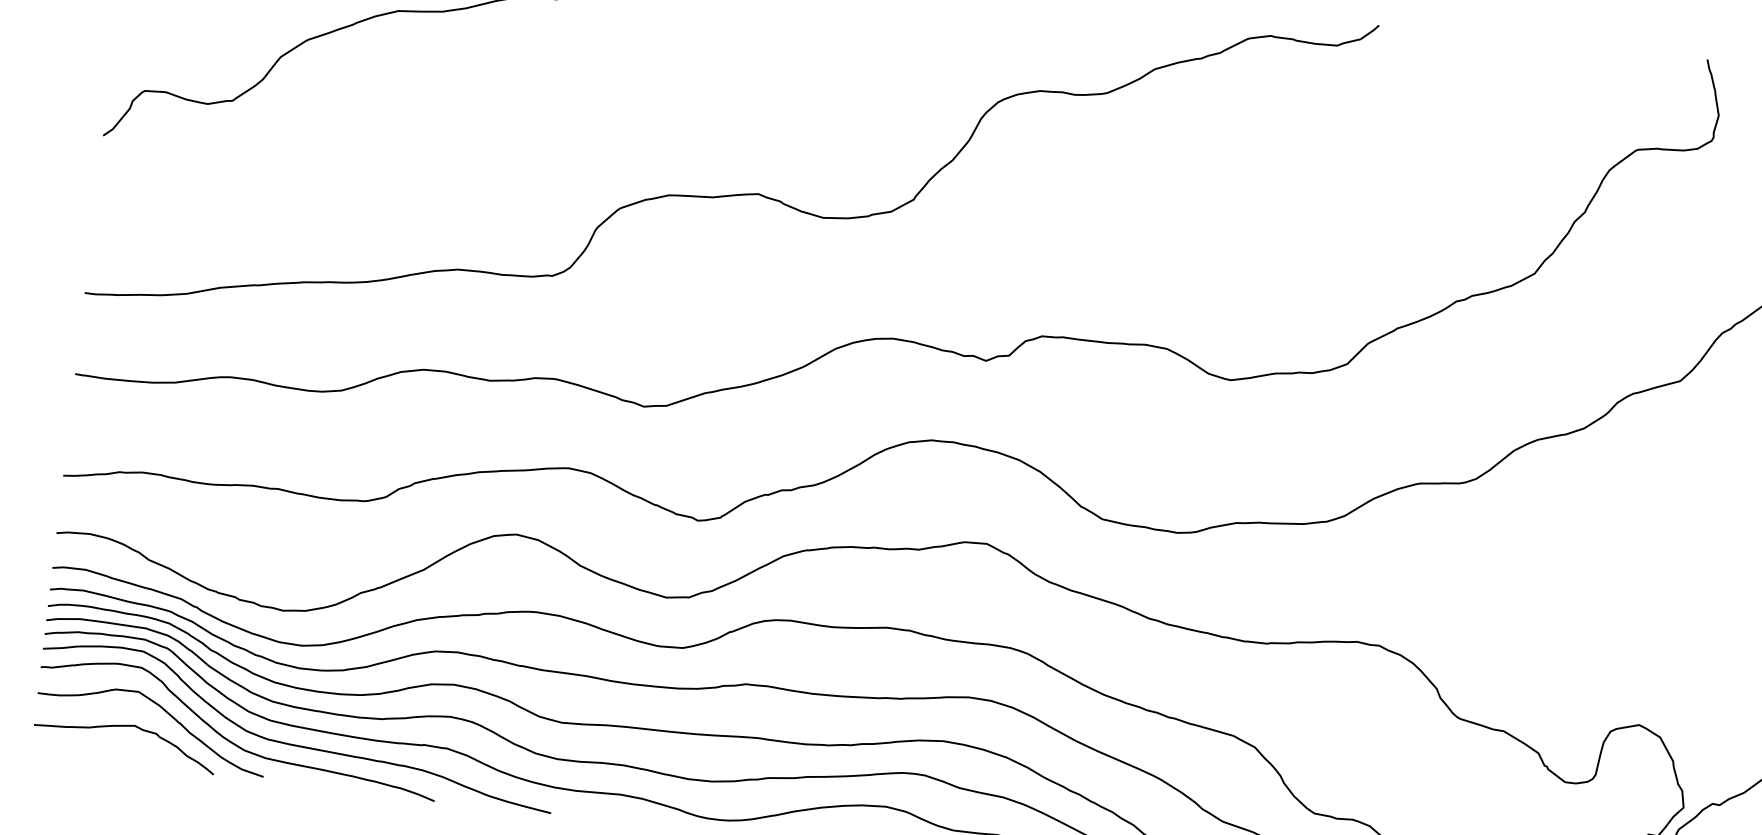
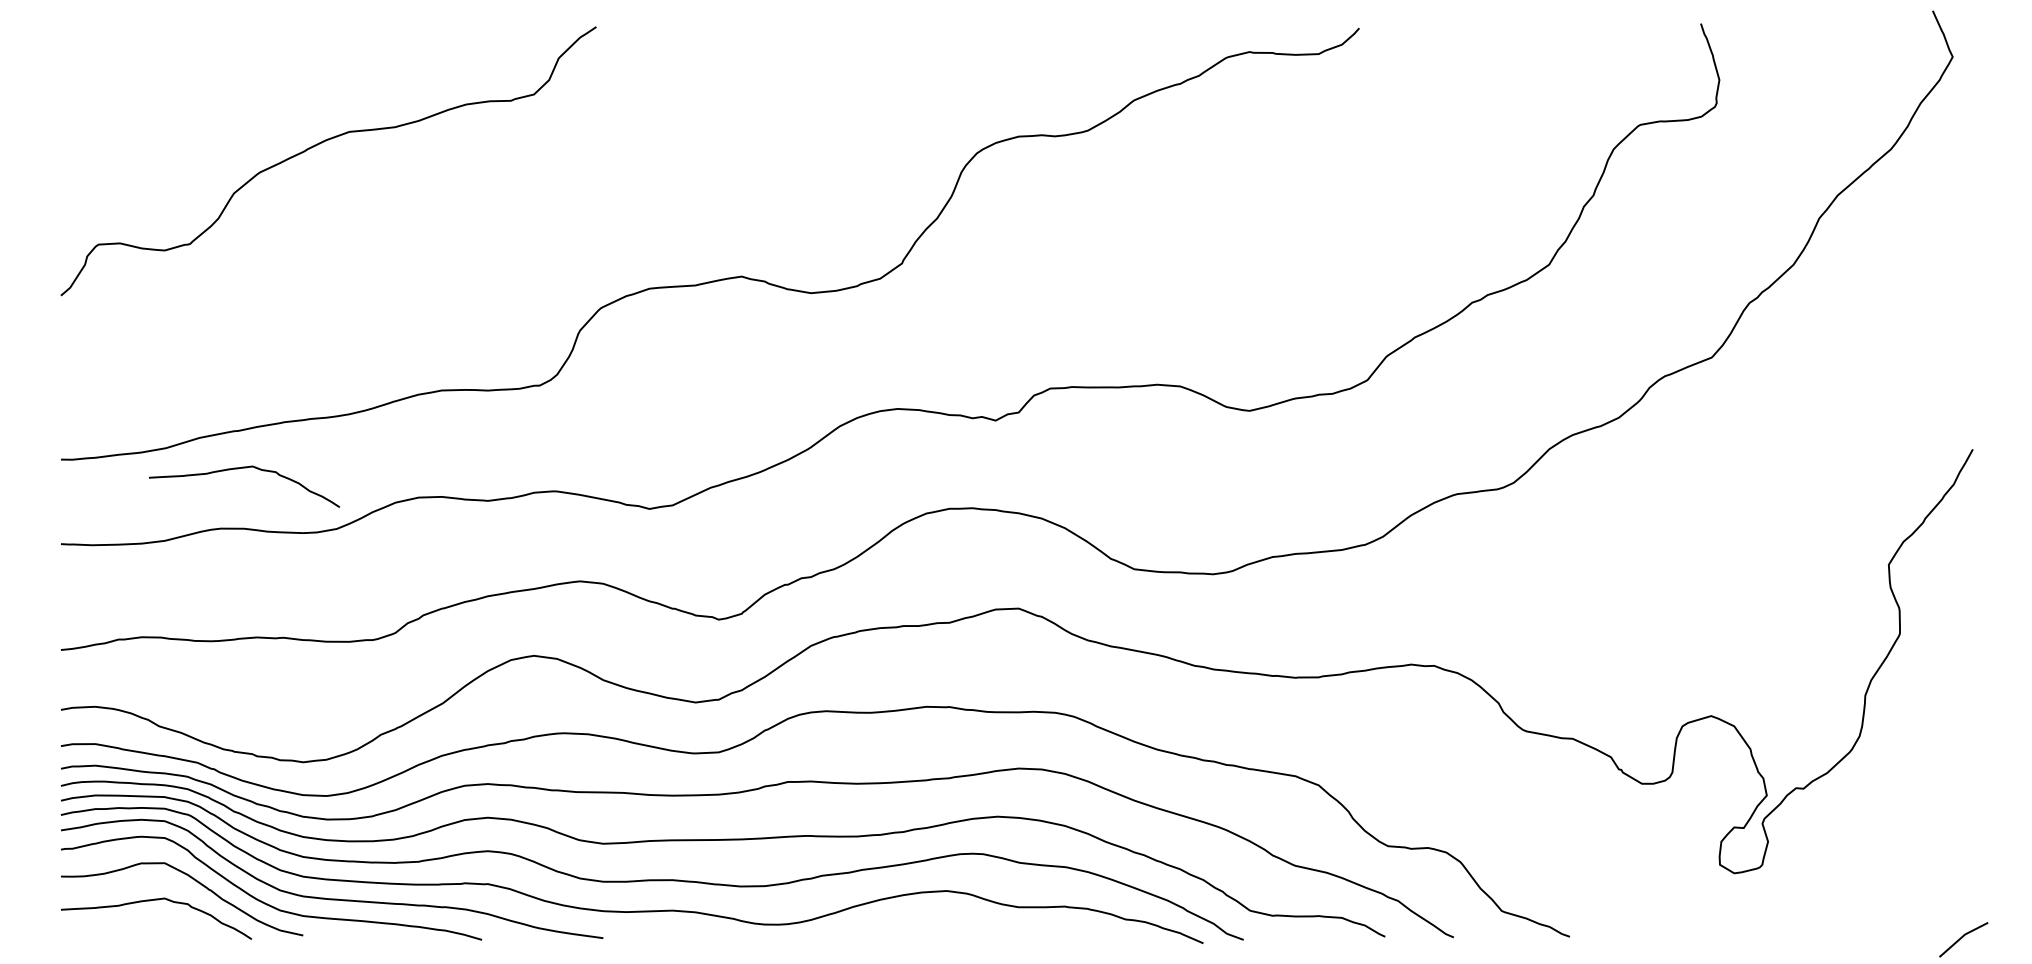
curve: (259, 322) -> (244, 468), added

